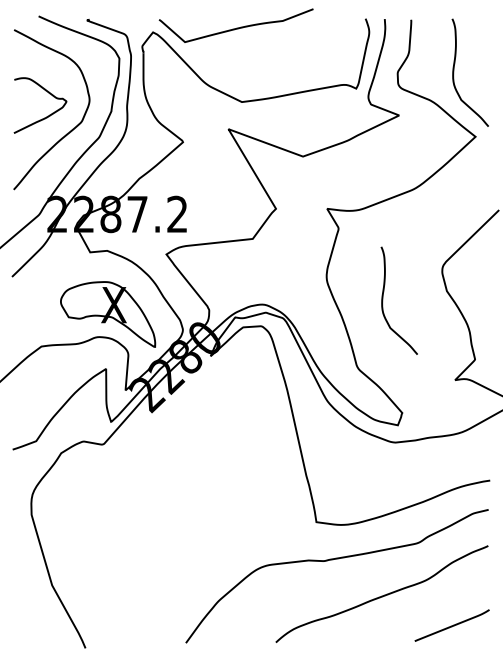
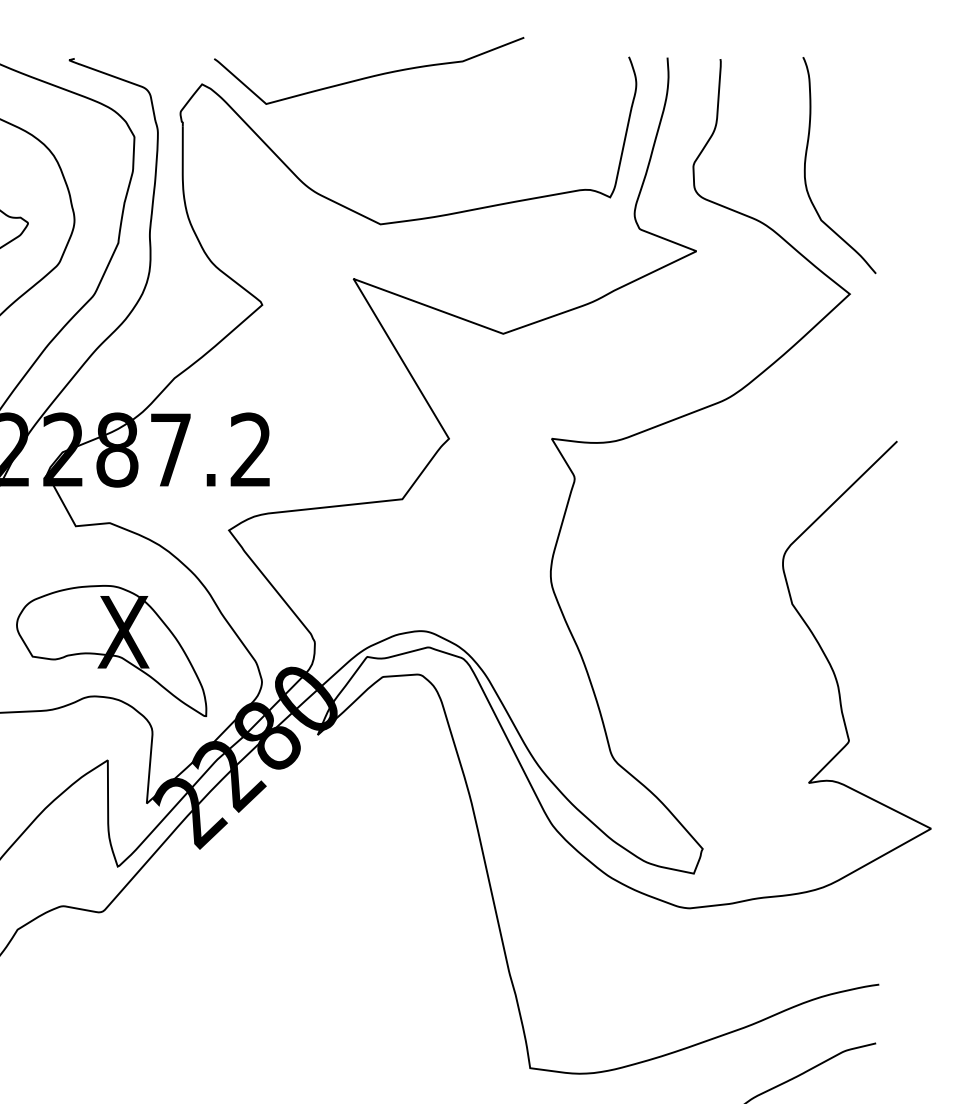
curve: (383, 300) -> (664, 622), removed

